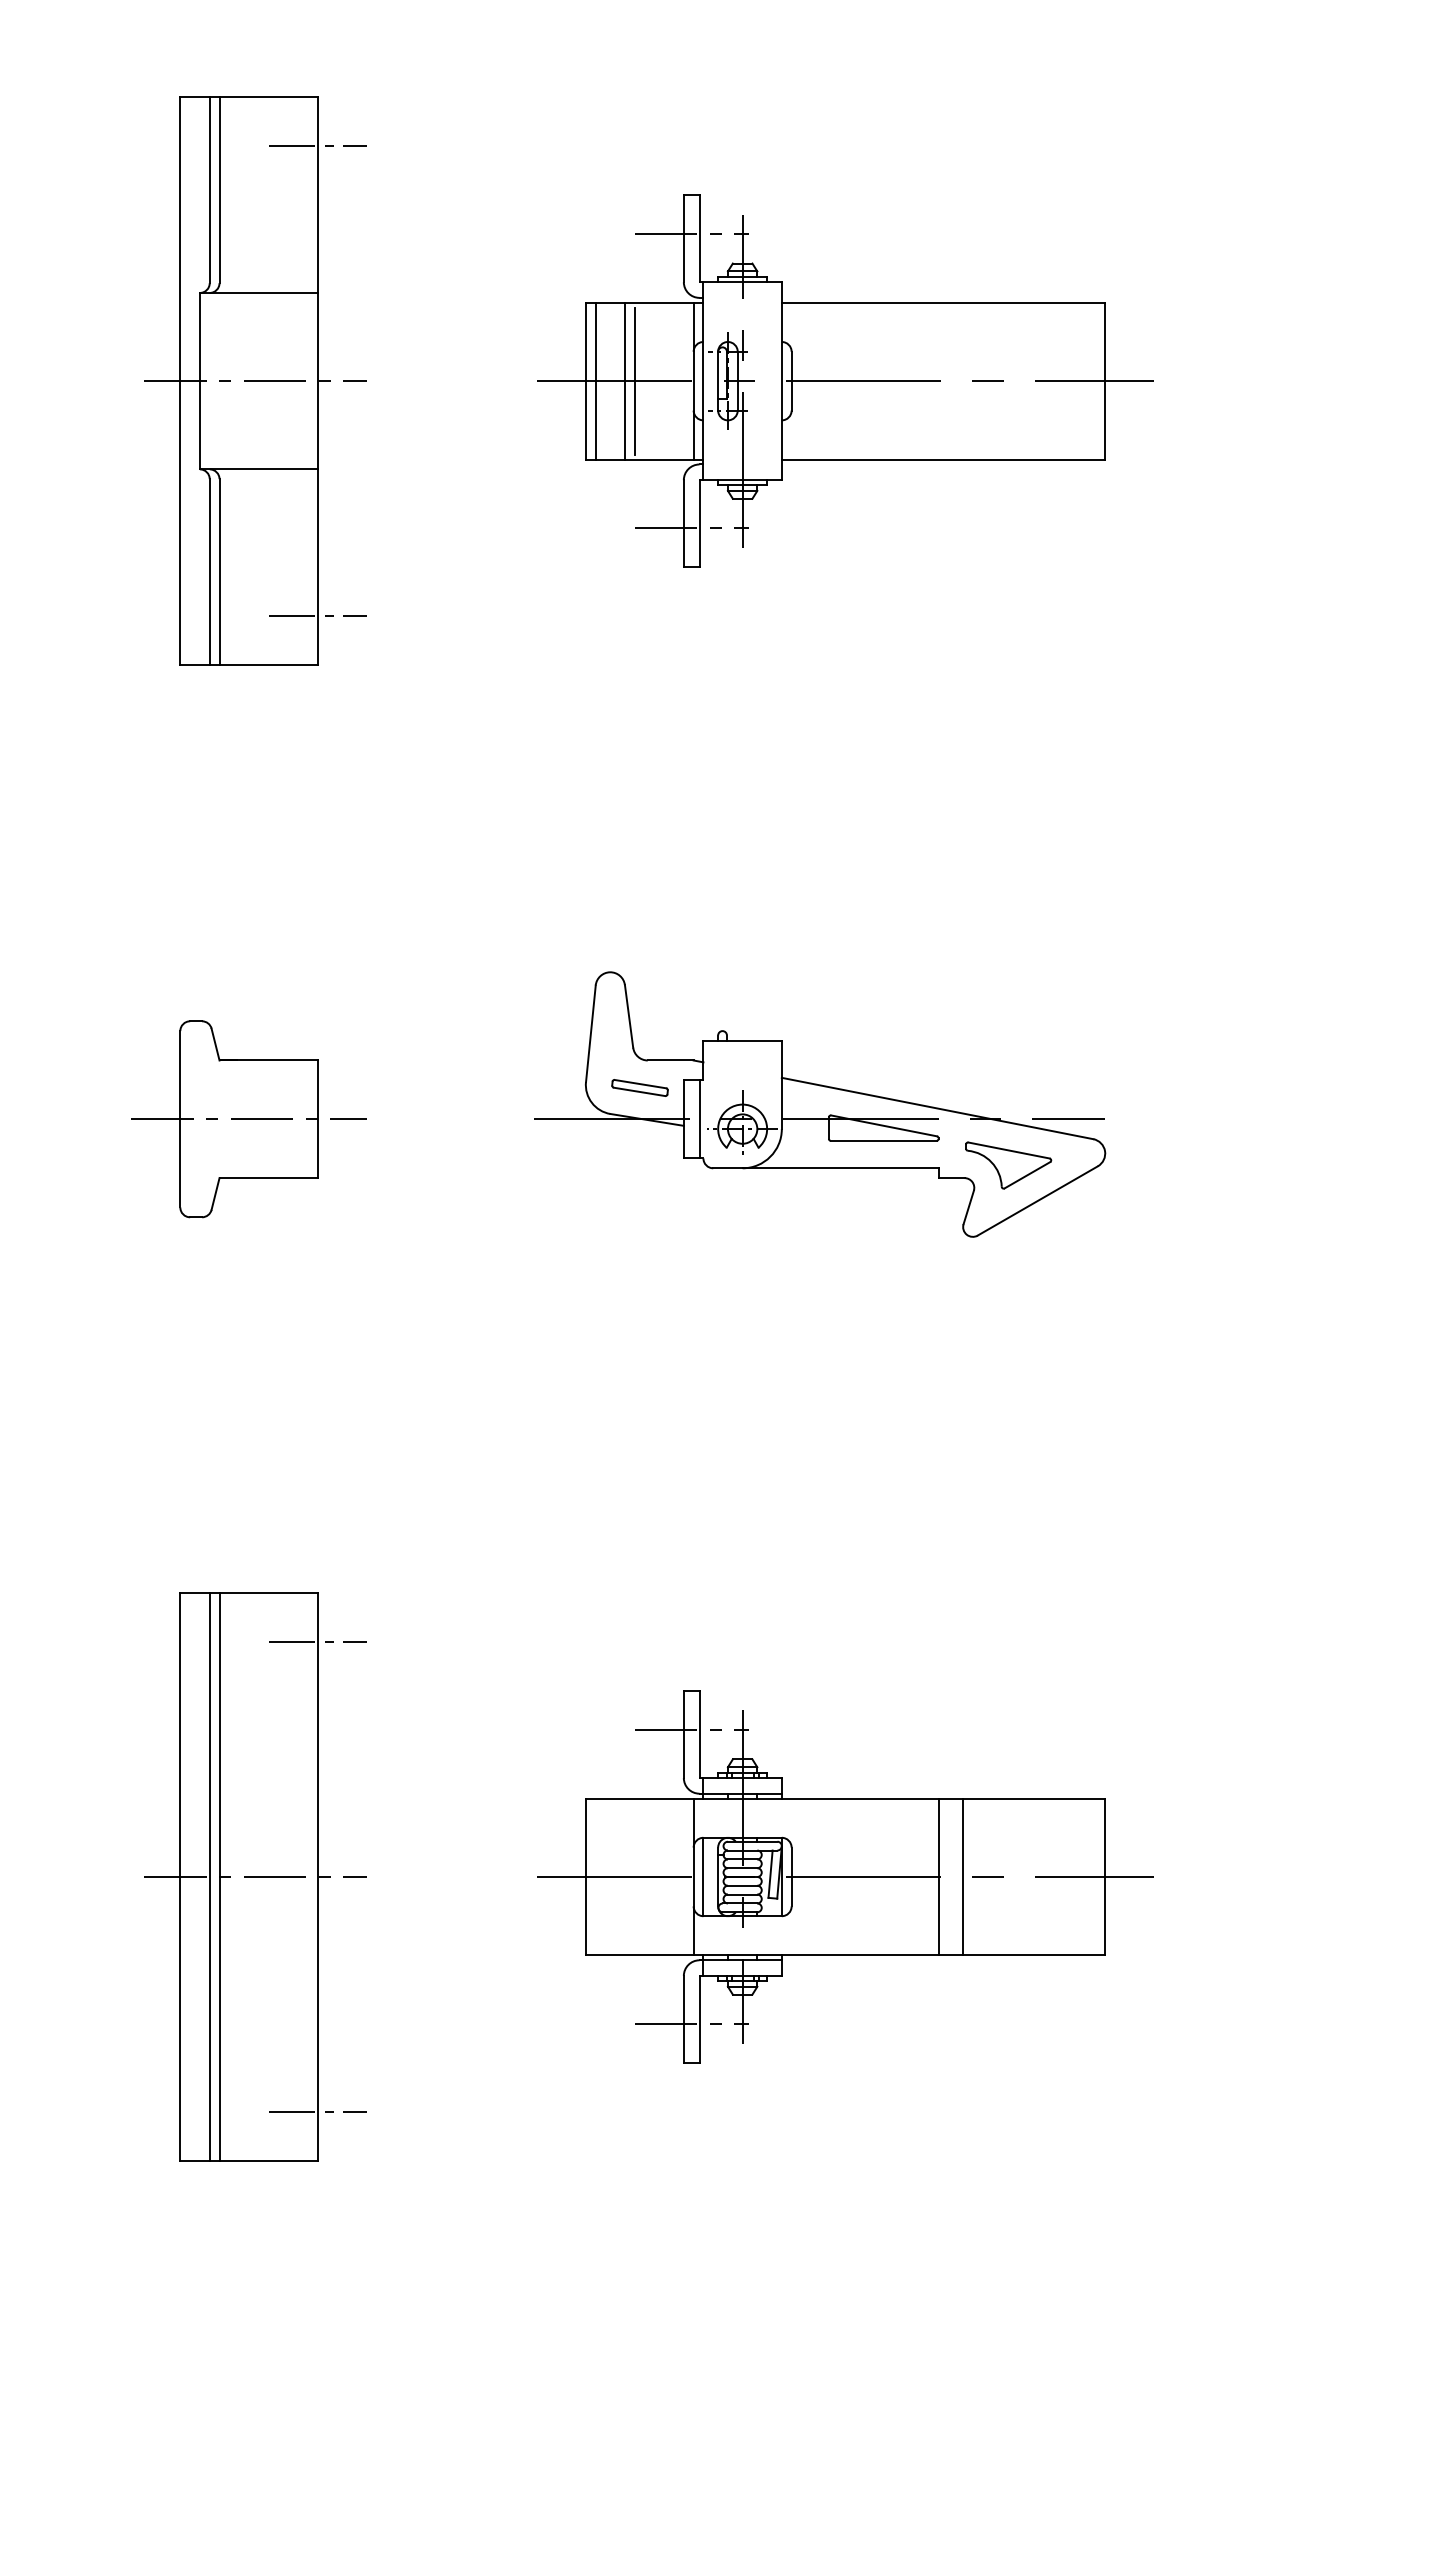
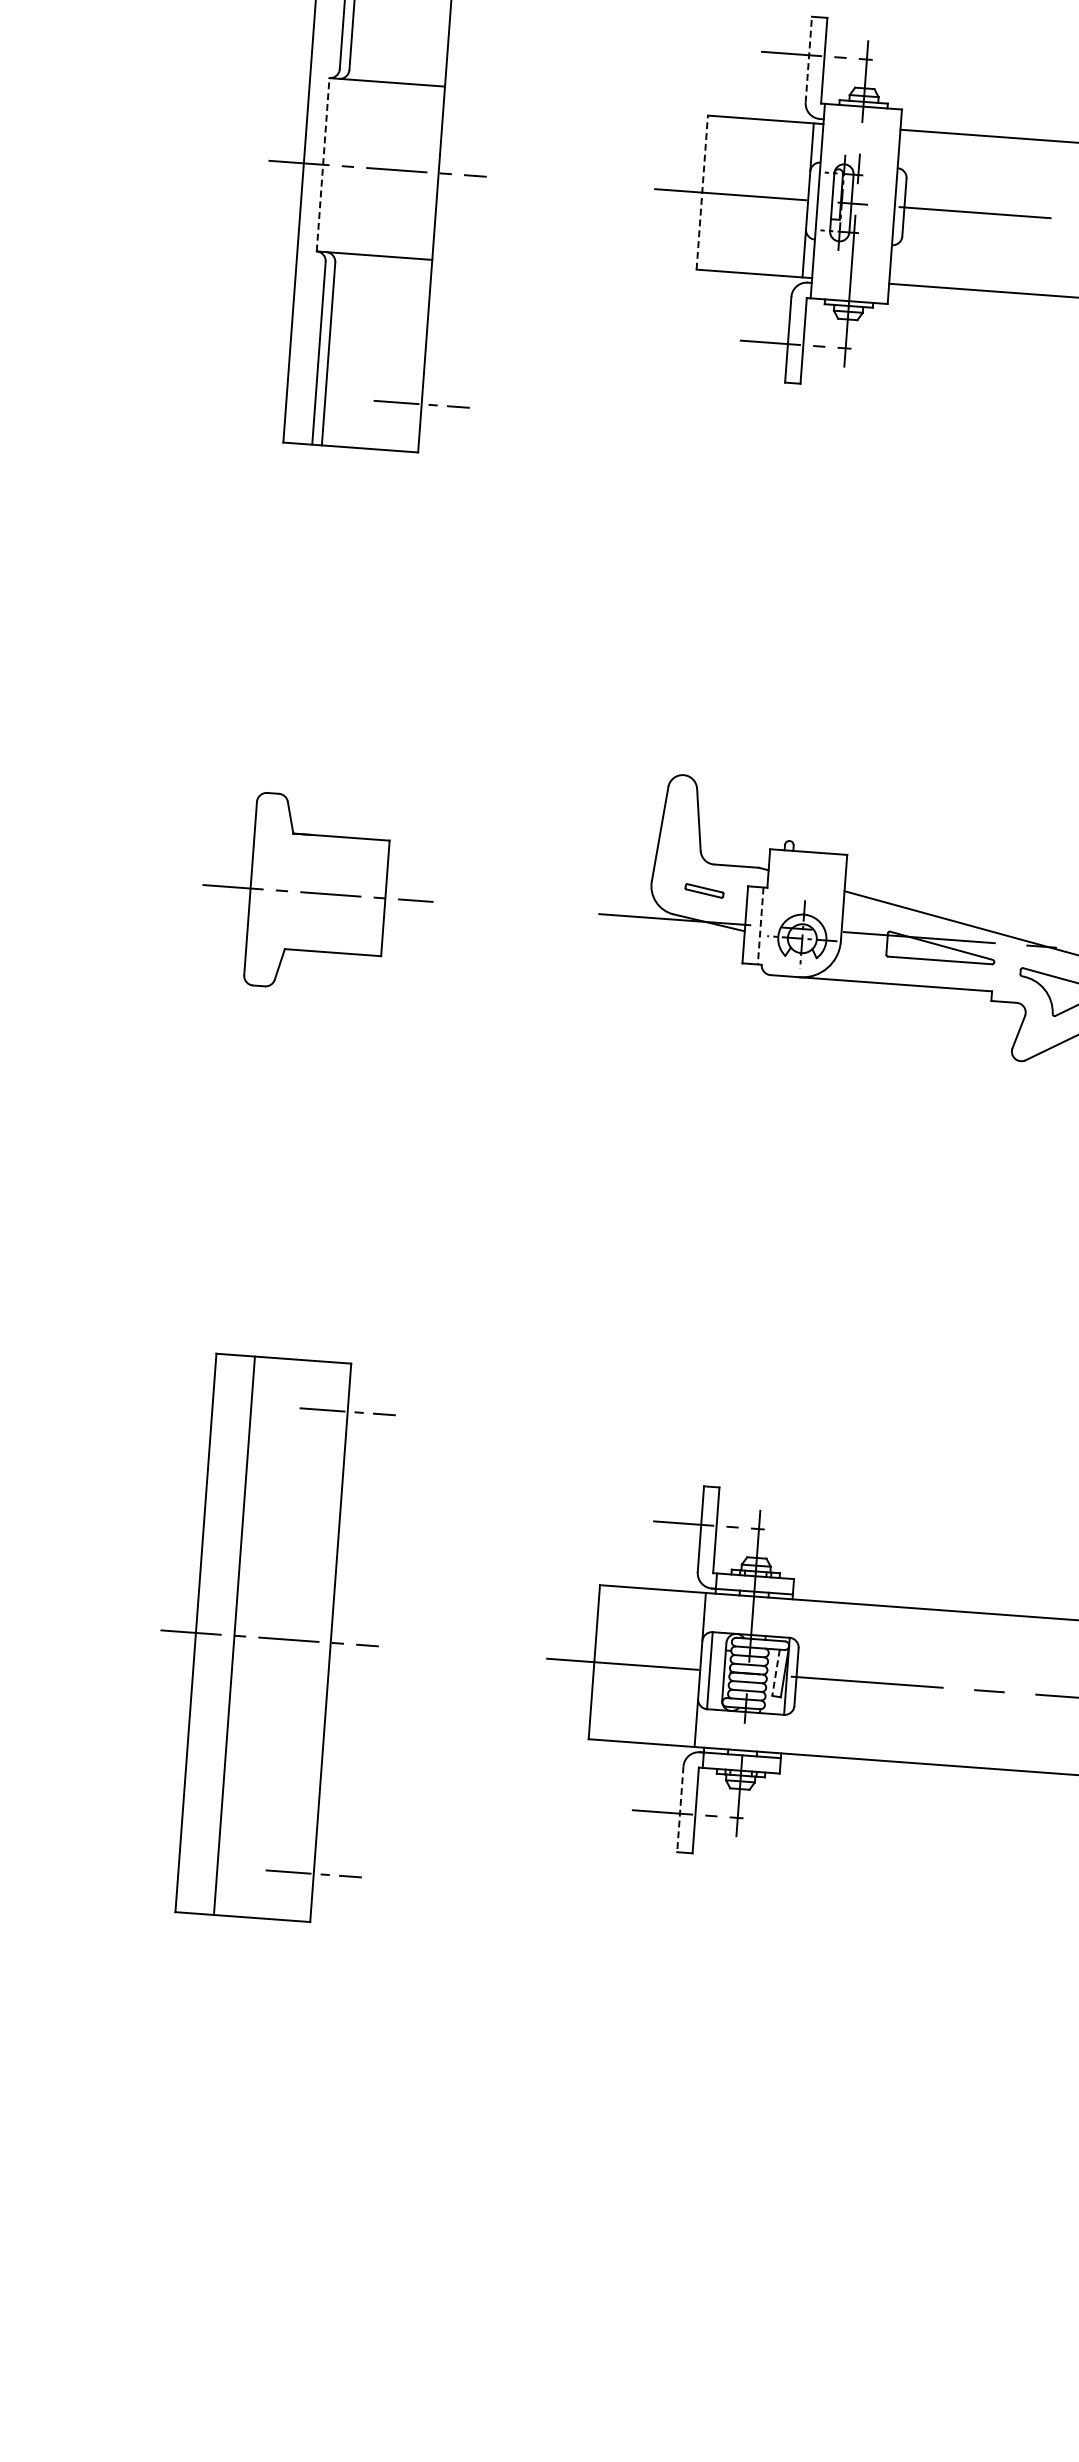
line: (683, 238) -> (808, 59), solid -> dashed
line: (199, 380) -> (322, 164), solid -> dashed
line: (585, 380) -> (701, 191), solid -> dashed
line: (595, 380) -> (711, 192), removed
line: (624, 380) -> (740, 194), removed
line: (634, 380) -> (750, 195), removed
part: (639, 1087) -> (704, 890), size x0.7
line: (699, 1119) -> (760, 926), solid -> dashed
line: (770, 1874) -> (775, 1673), solid -> dashed
line: (209, 1876) -> (224, 1634), removed
line: (938, 1876) -> (940, 1687), removed
line: (963, 1876) -> (965, 1688), removed
line: (683, 2019) -> (679, 1809), solid -> dashed

